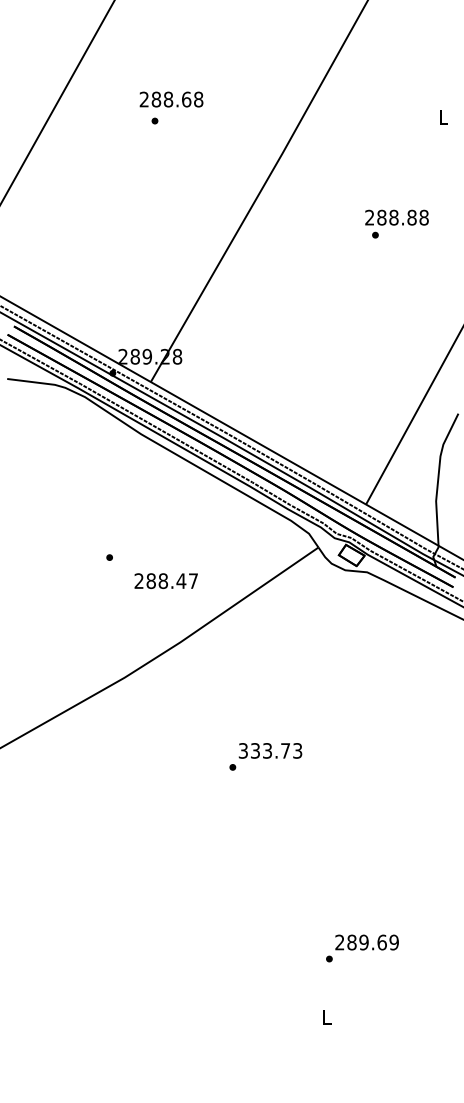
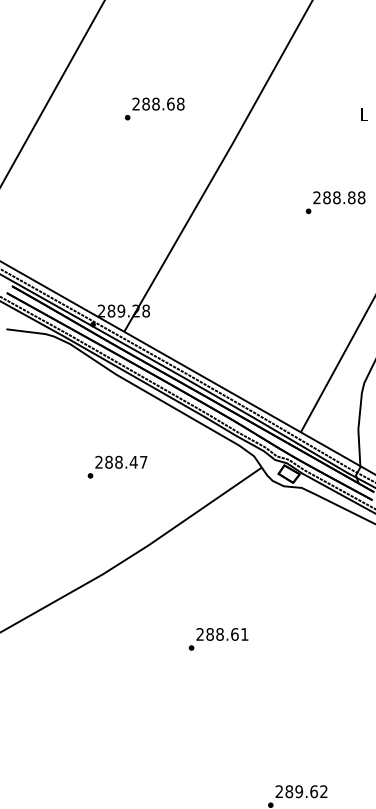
text: (171, 99) -> (158, 104), moved
text: (396, 217) -> (338, 197), moved
text: (165, 580) -> (120, 461), moved
text: (270, 750) -> (222, 634), 333.73 -> 288.61
text: (393, 942) -> (323, 791), 289.69 -> 289.62

